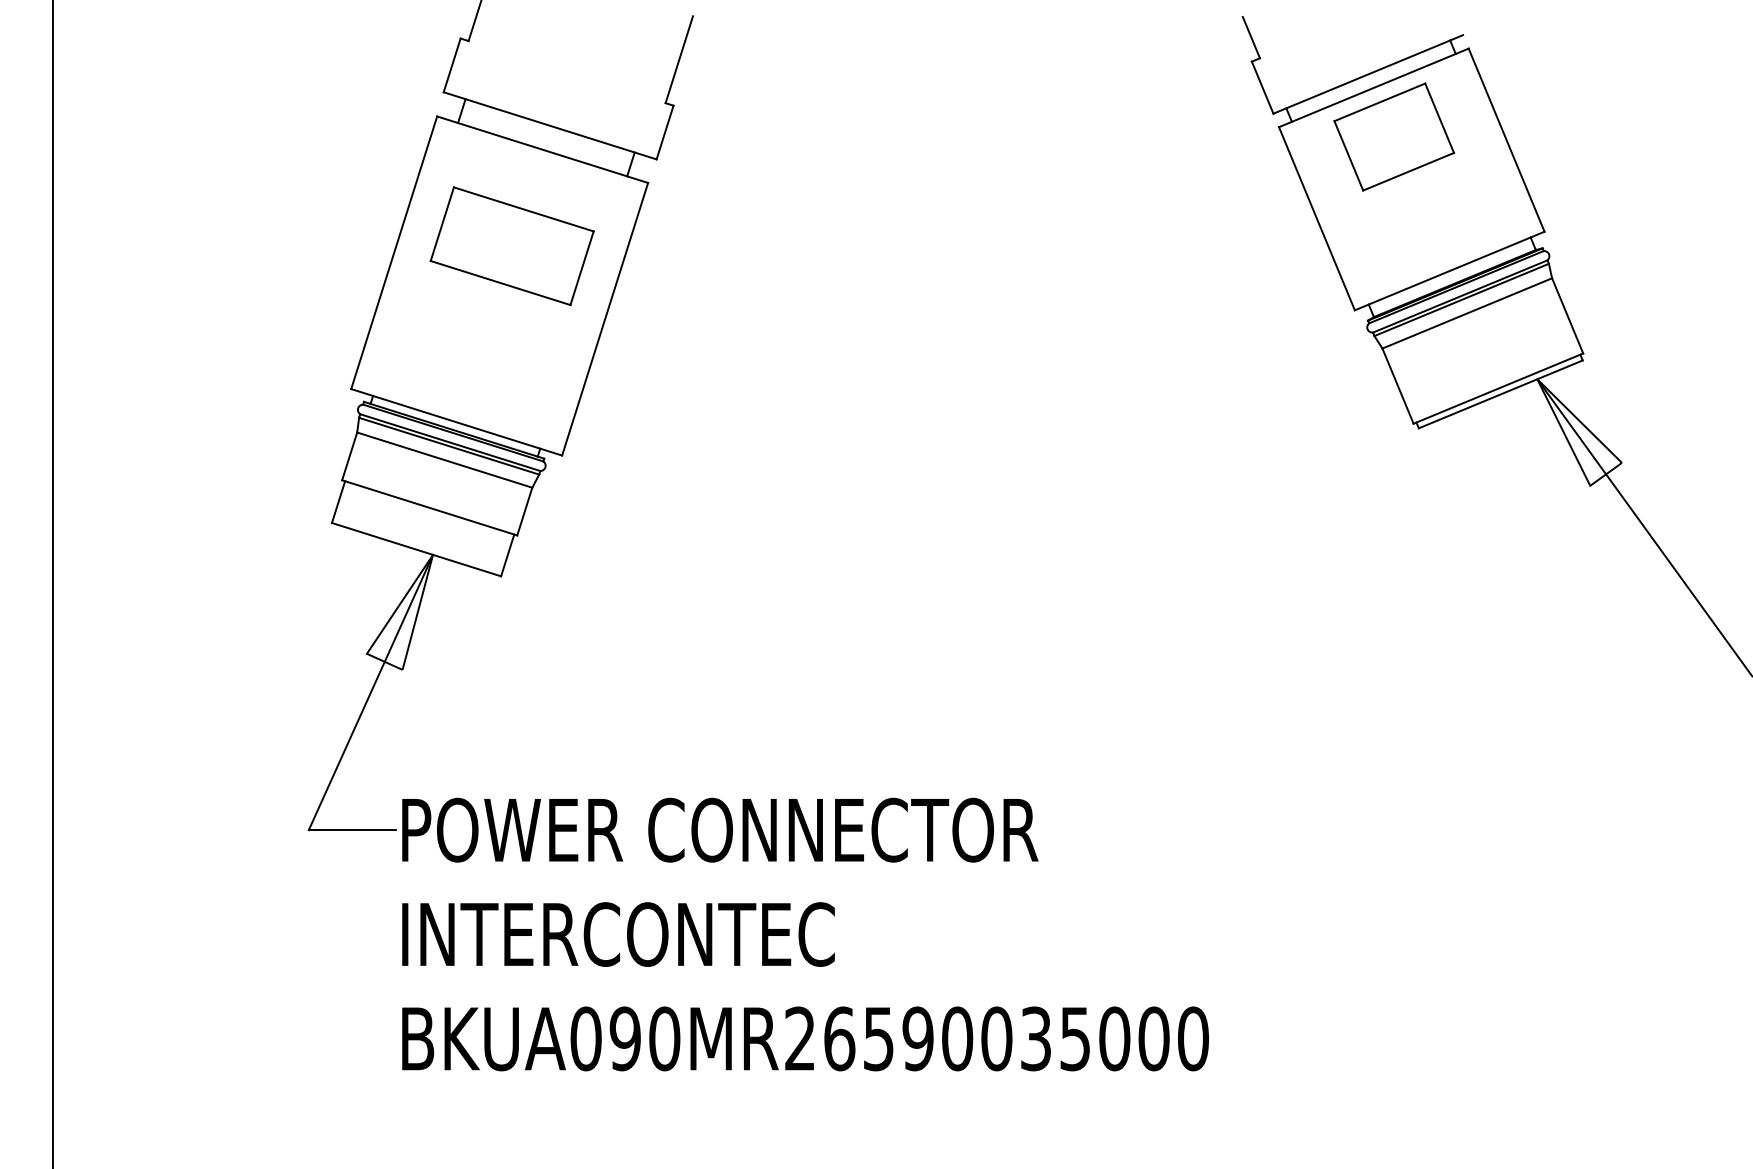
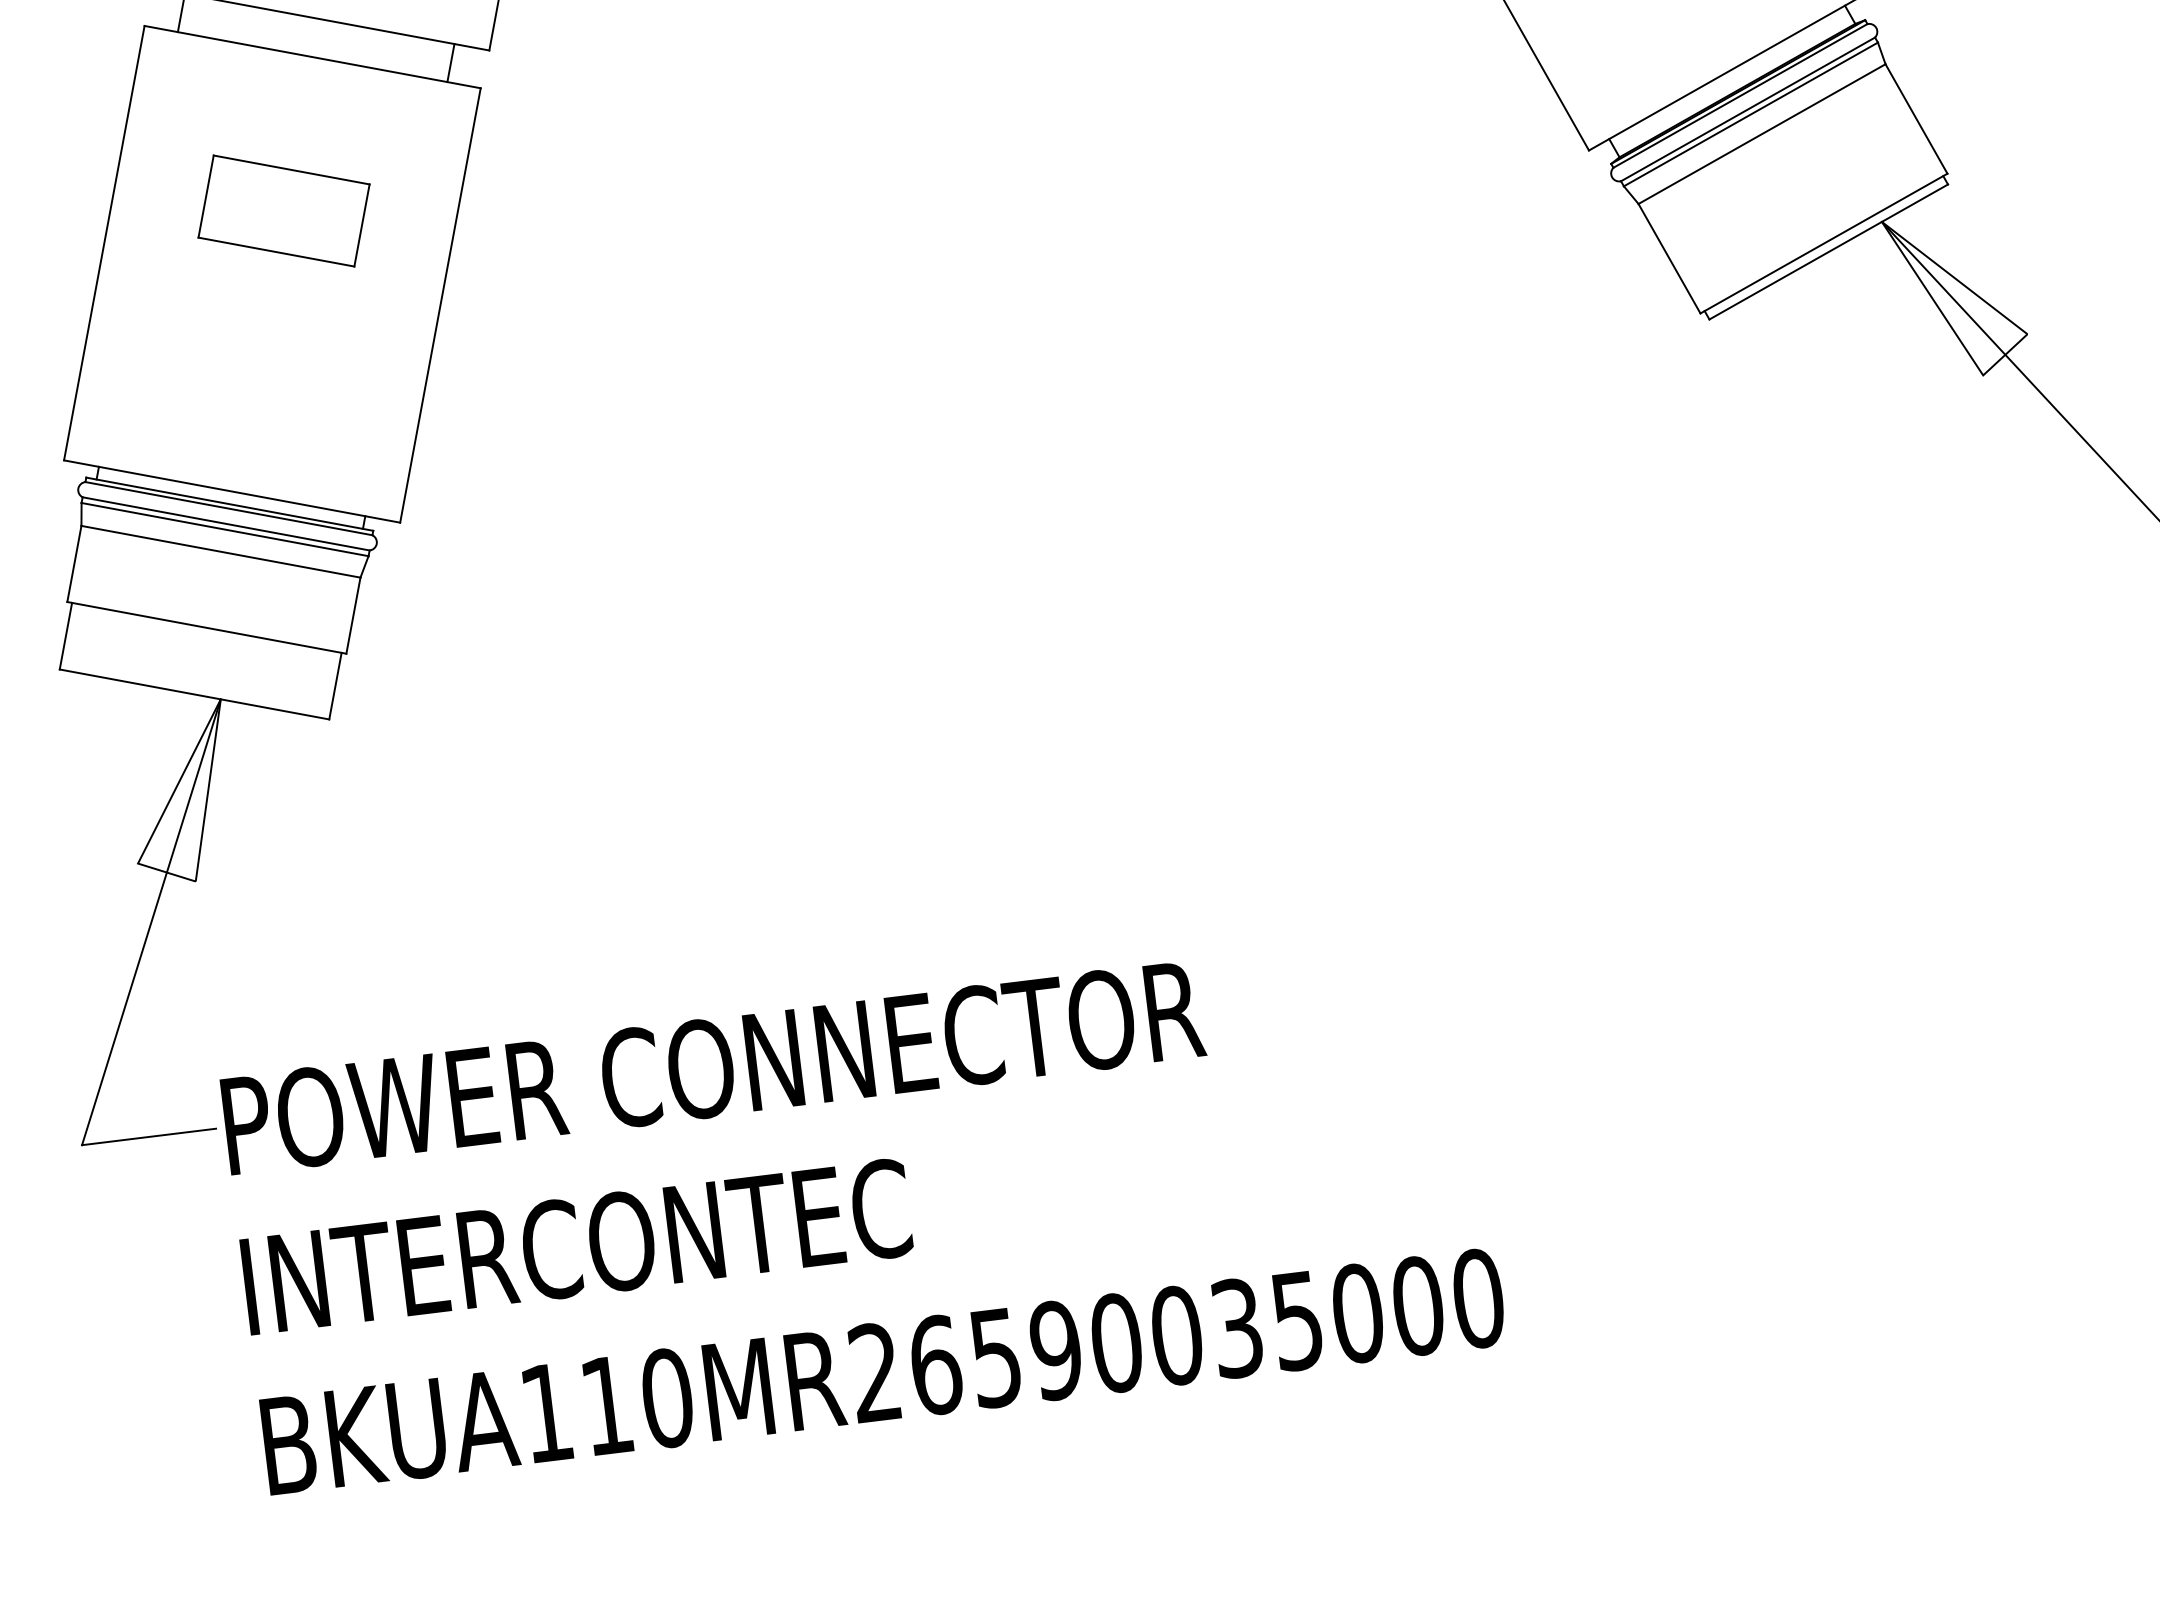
part: (511, 246) -> (283, 211), size x0.7
text: (605, 1038) -> (576, 1408), BKUA090MR26590035000 -> BKUA110MR26590035000

